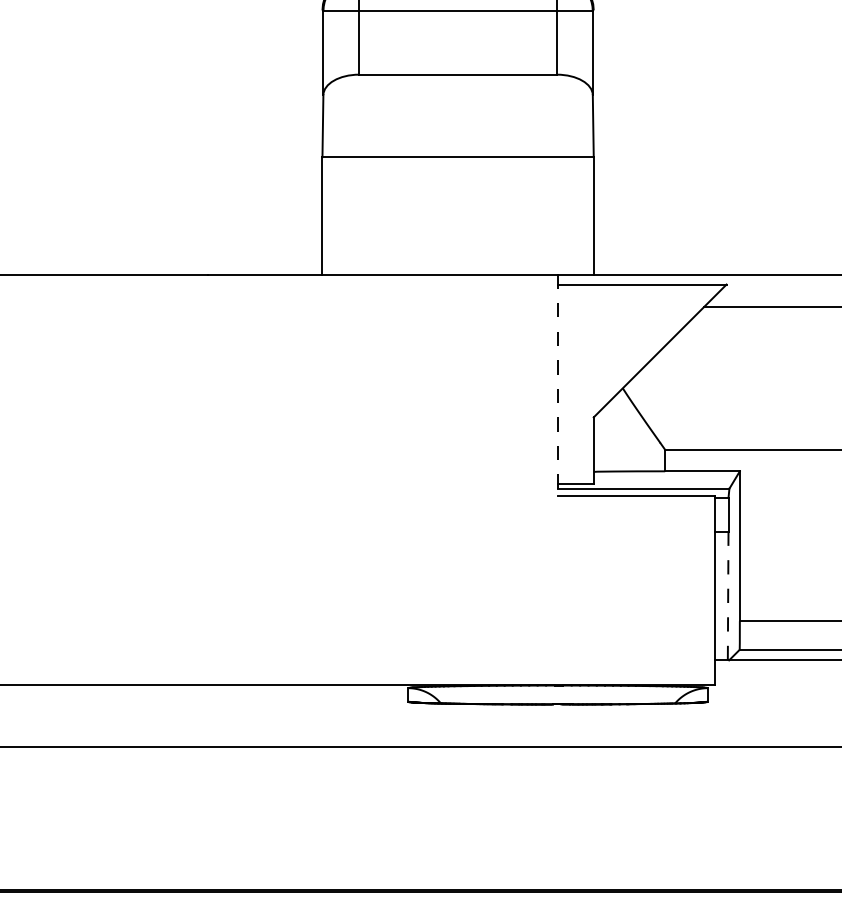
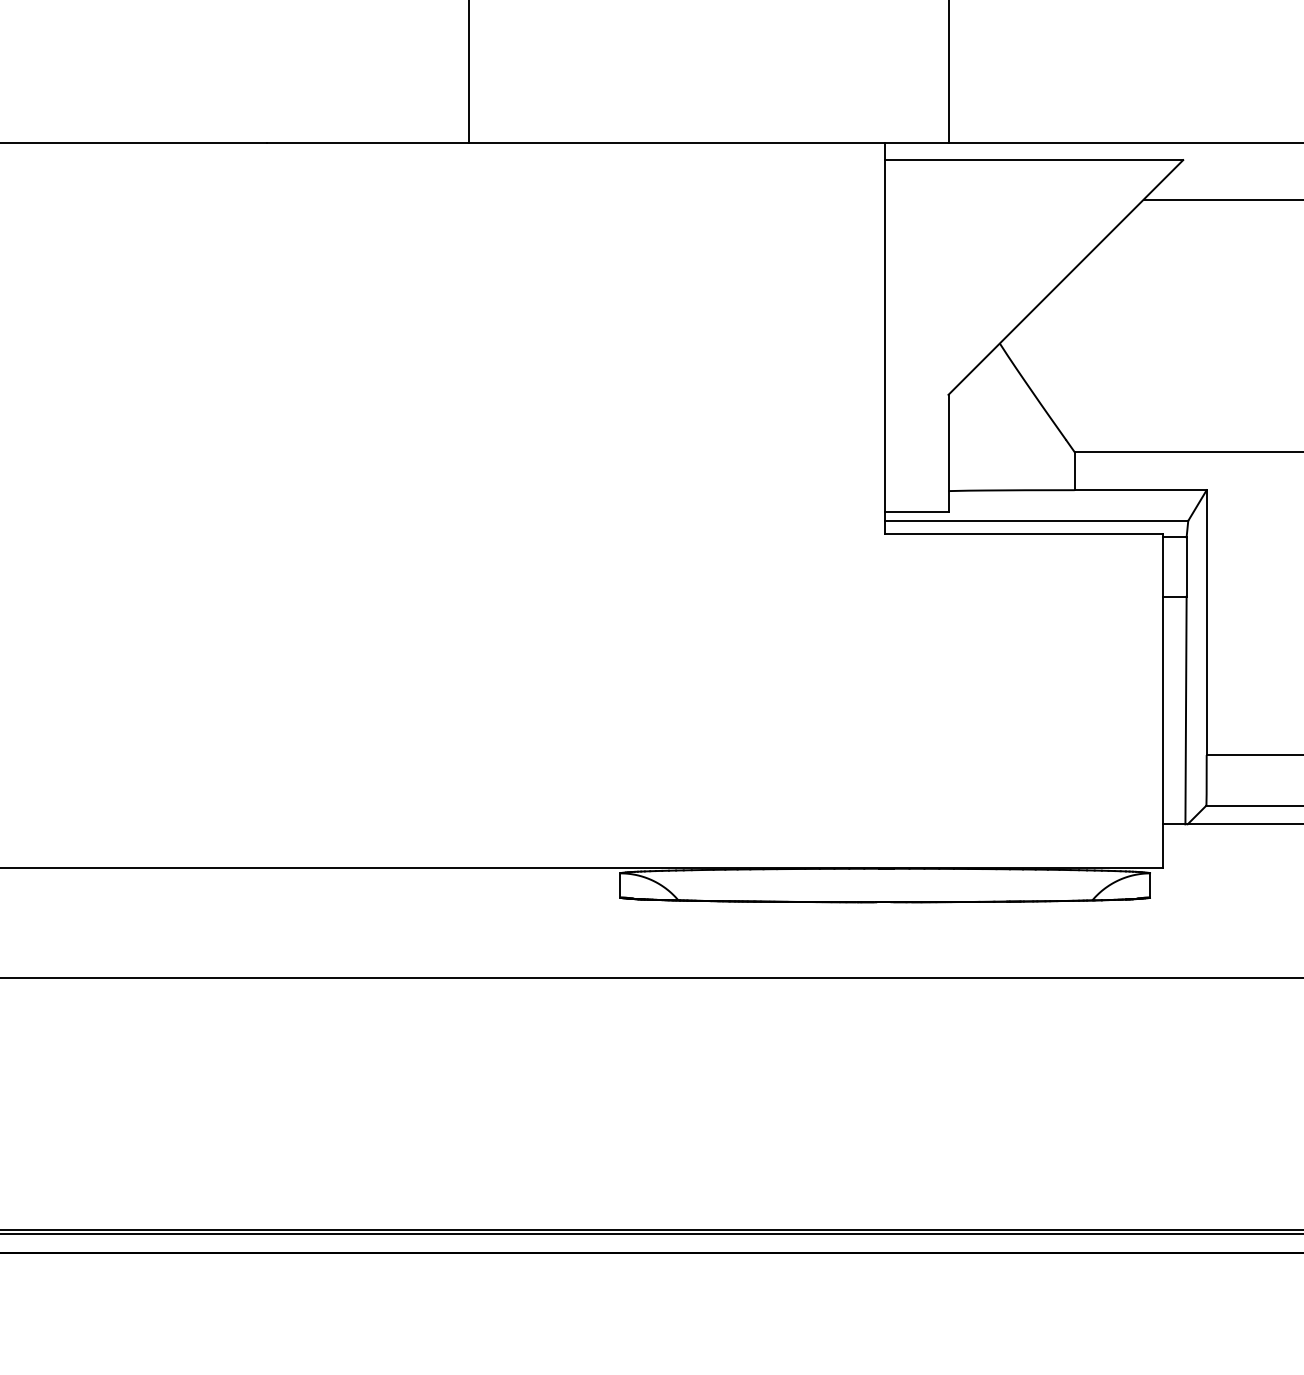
line: (558, 385) -> (886, 338), dashed -> solid
line: (728, 596) -> (1186, 711), dashed -> solid

